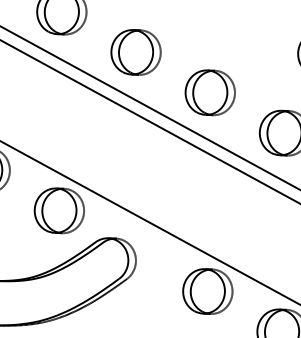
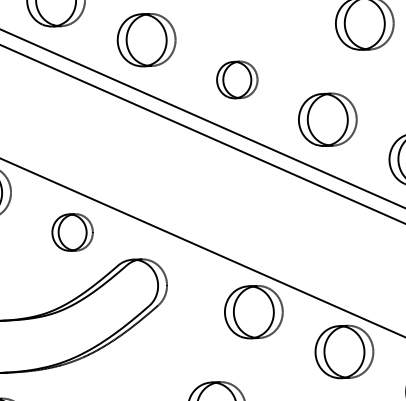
part: (210, 92) -> (237, 79), size x0.7
part: (59, 210) -> (72, 232), size x0.7

